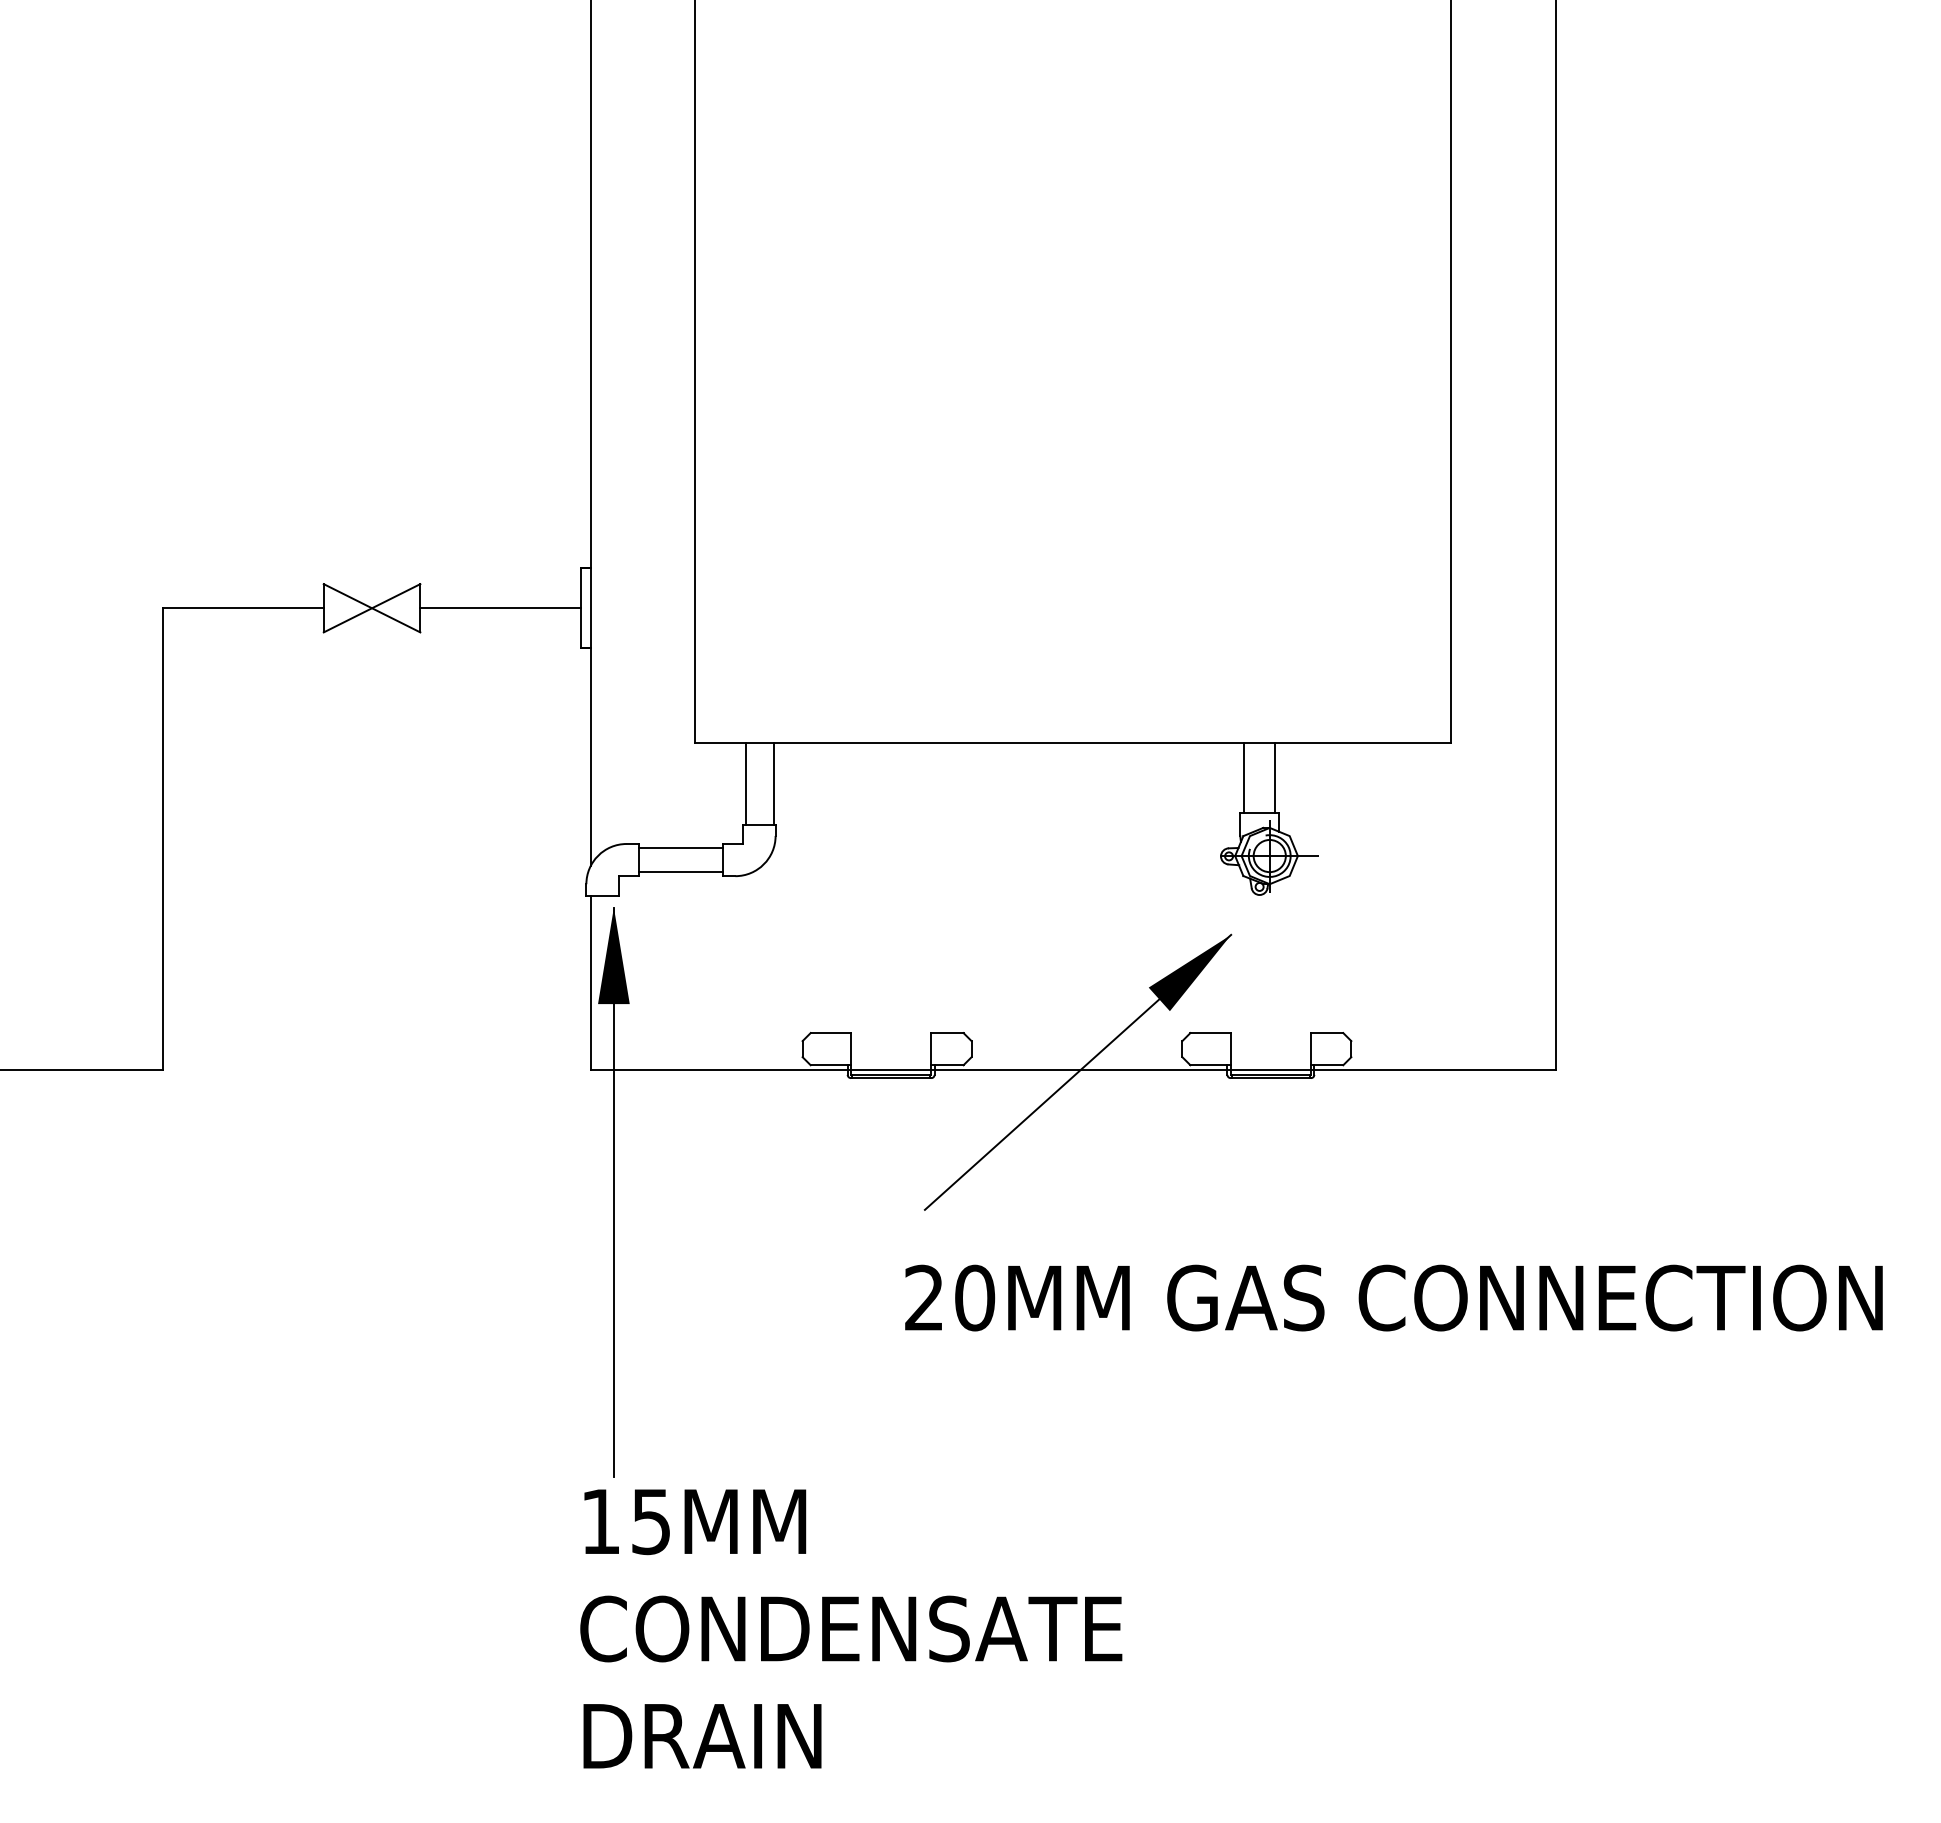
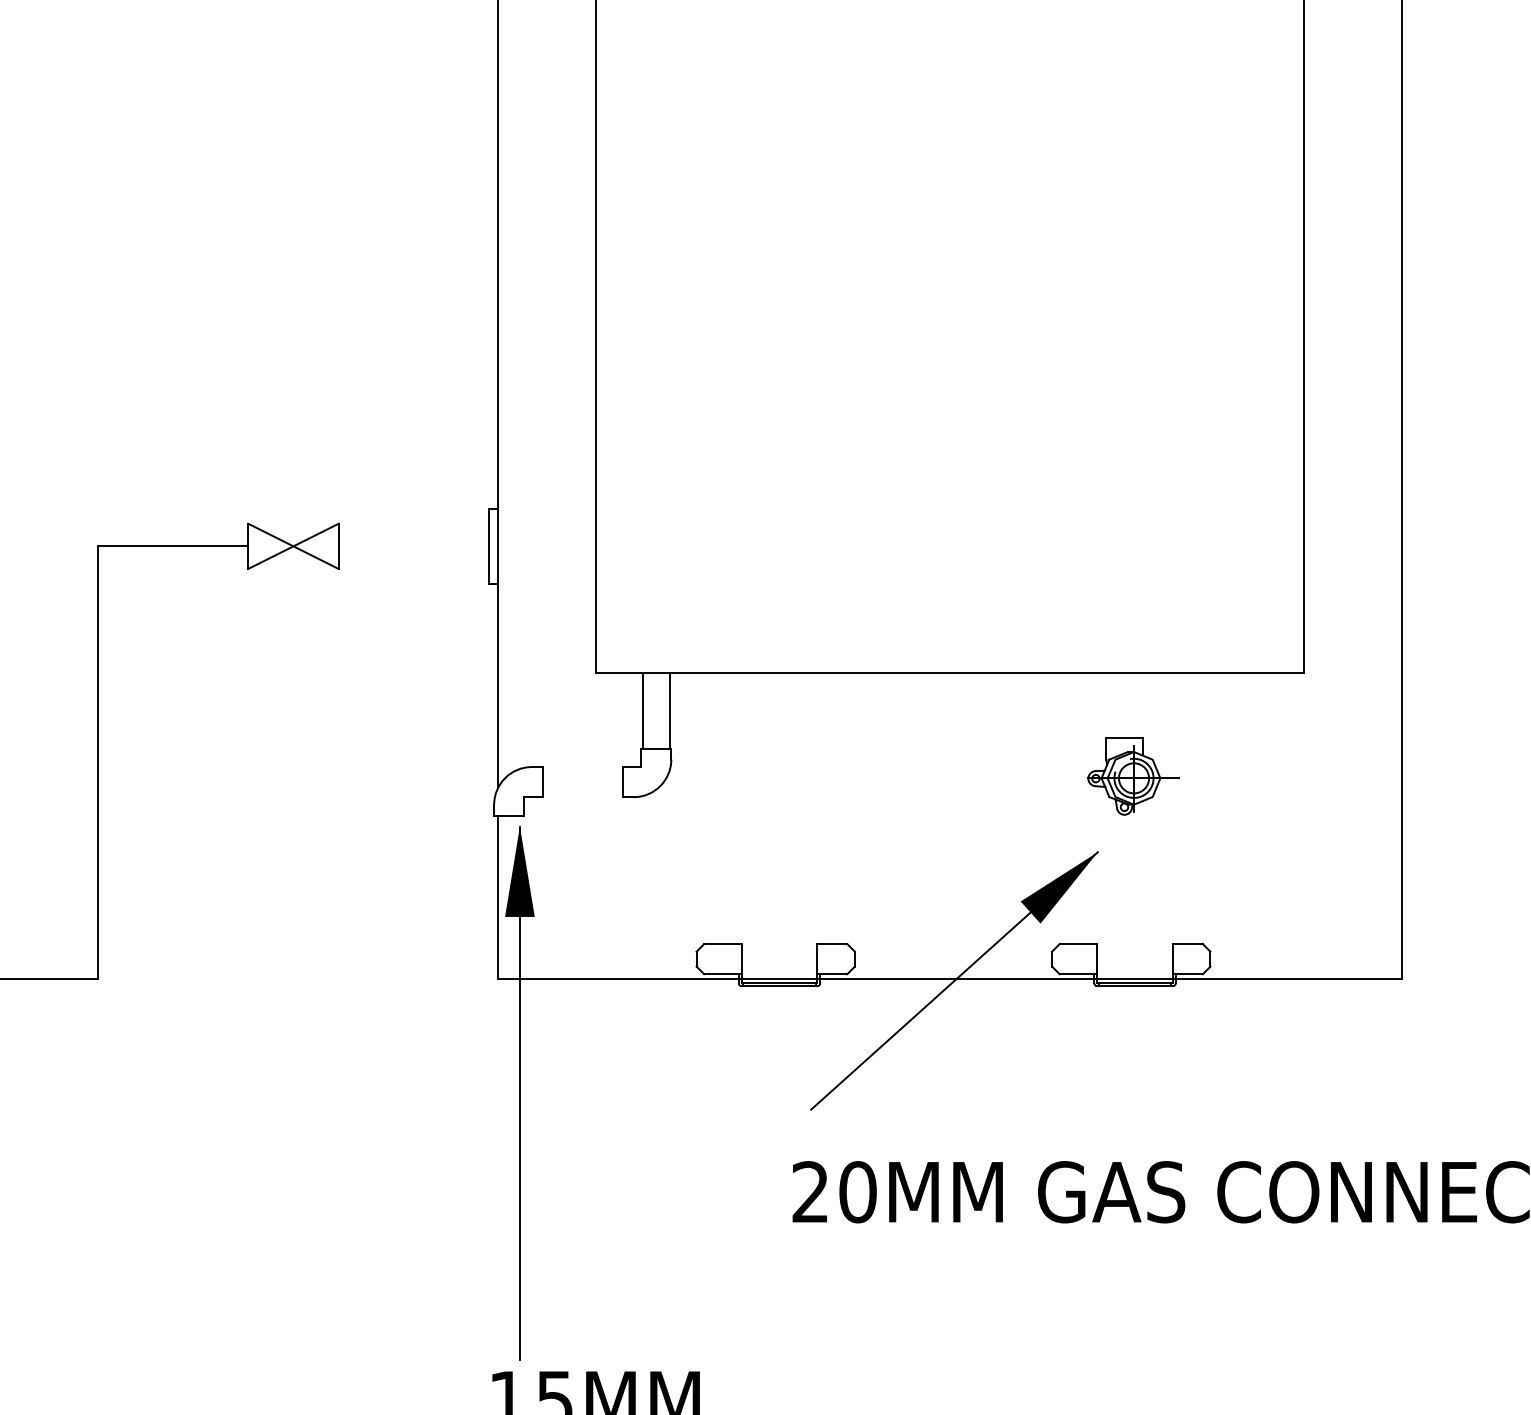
line: (500, 608) -> (413, 546), removed
line: (1244, 777) -> (1110, 704), removed
line: (1274, 777) -> (1138, 704), removed
line: (680, 848) -> (582, 771), removed
line: (680, 872) -> (582, 793), removed

